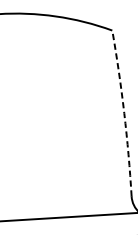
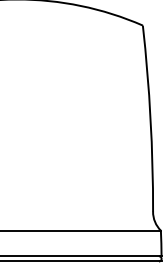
arc: (124, 113) -> (150, 118), dashed -> solid

